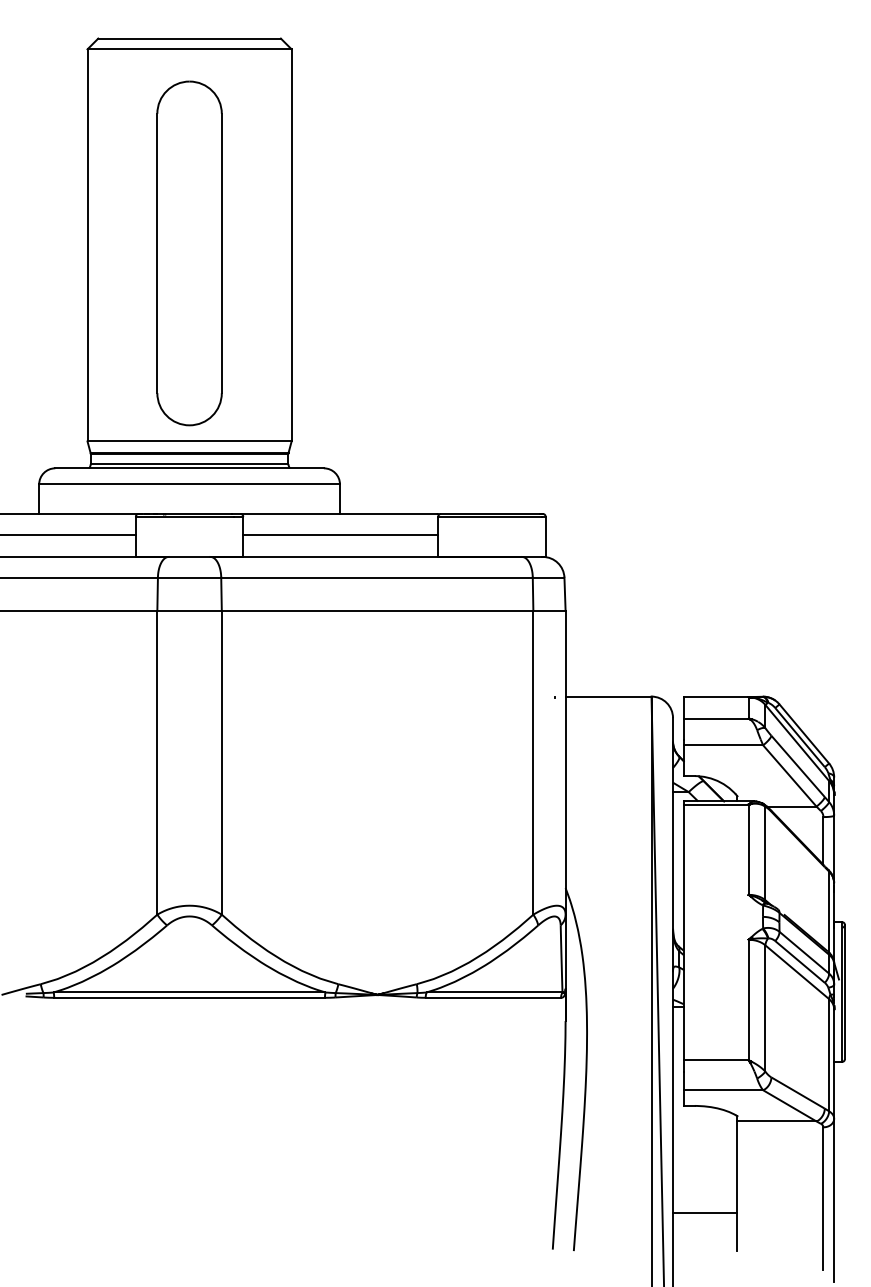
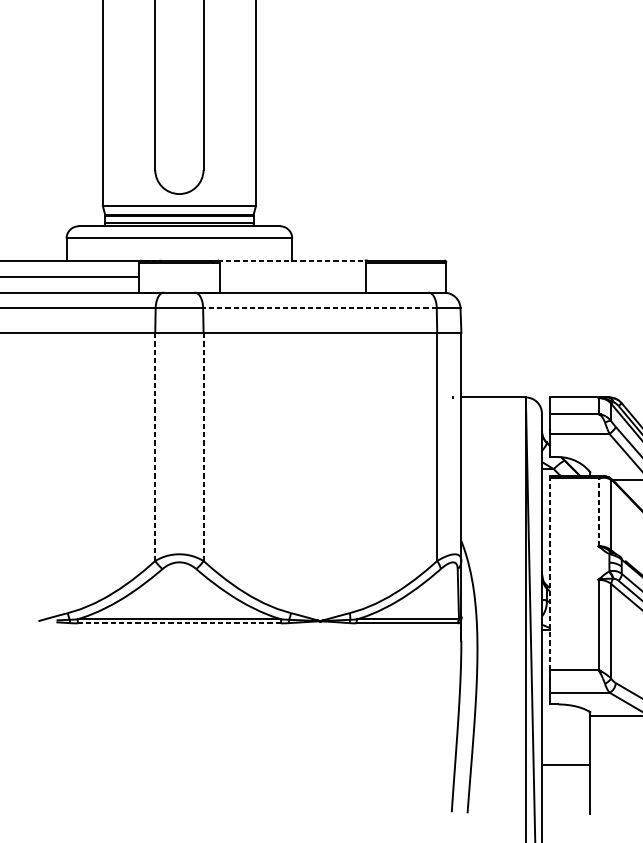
line: (338, 513) -> (291, 260), solid -> dashed
line: (340, 535) -> (292, 276), removed
line: (377, 577) -> (320, 308), solid -> dashed
line: (157, 762) -> (155, 446), solid -> dashed
line: (221, 762) -> (203, 446), solid -> dashed
line: (748, 849) -> (598, 512), solid -> dashed
line: (683, 932) -> (549, 574), solid -> dashed
line: (189, 997) -> (179, 623), solid -> dashed
line: (705, 1213) -> (566, 764), moved

